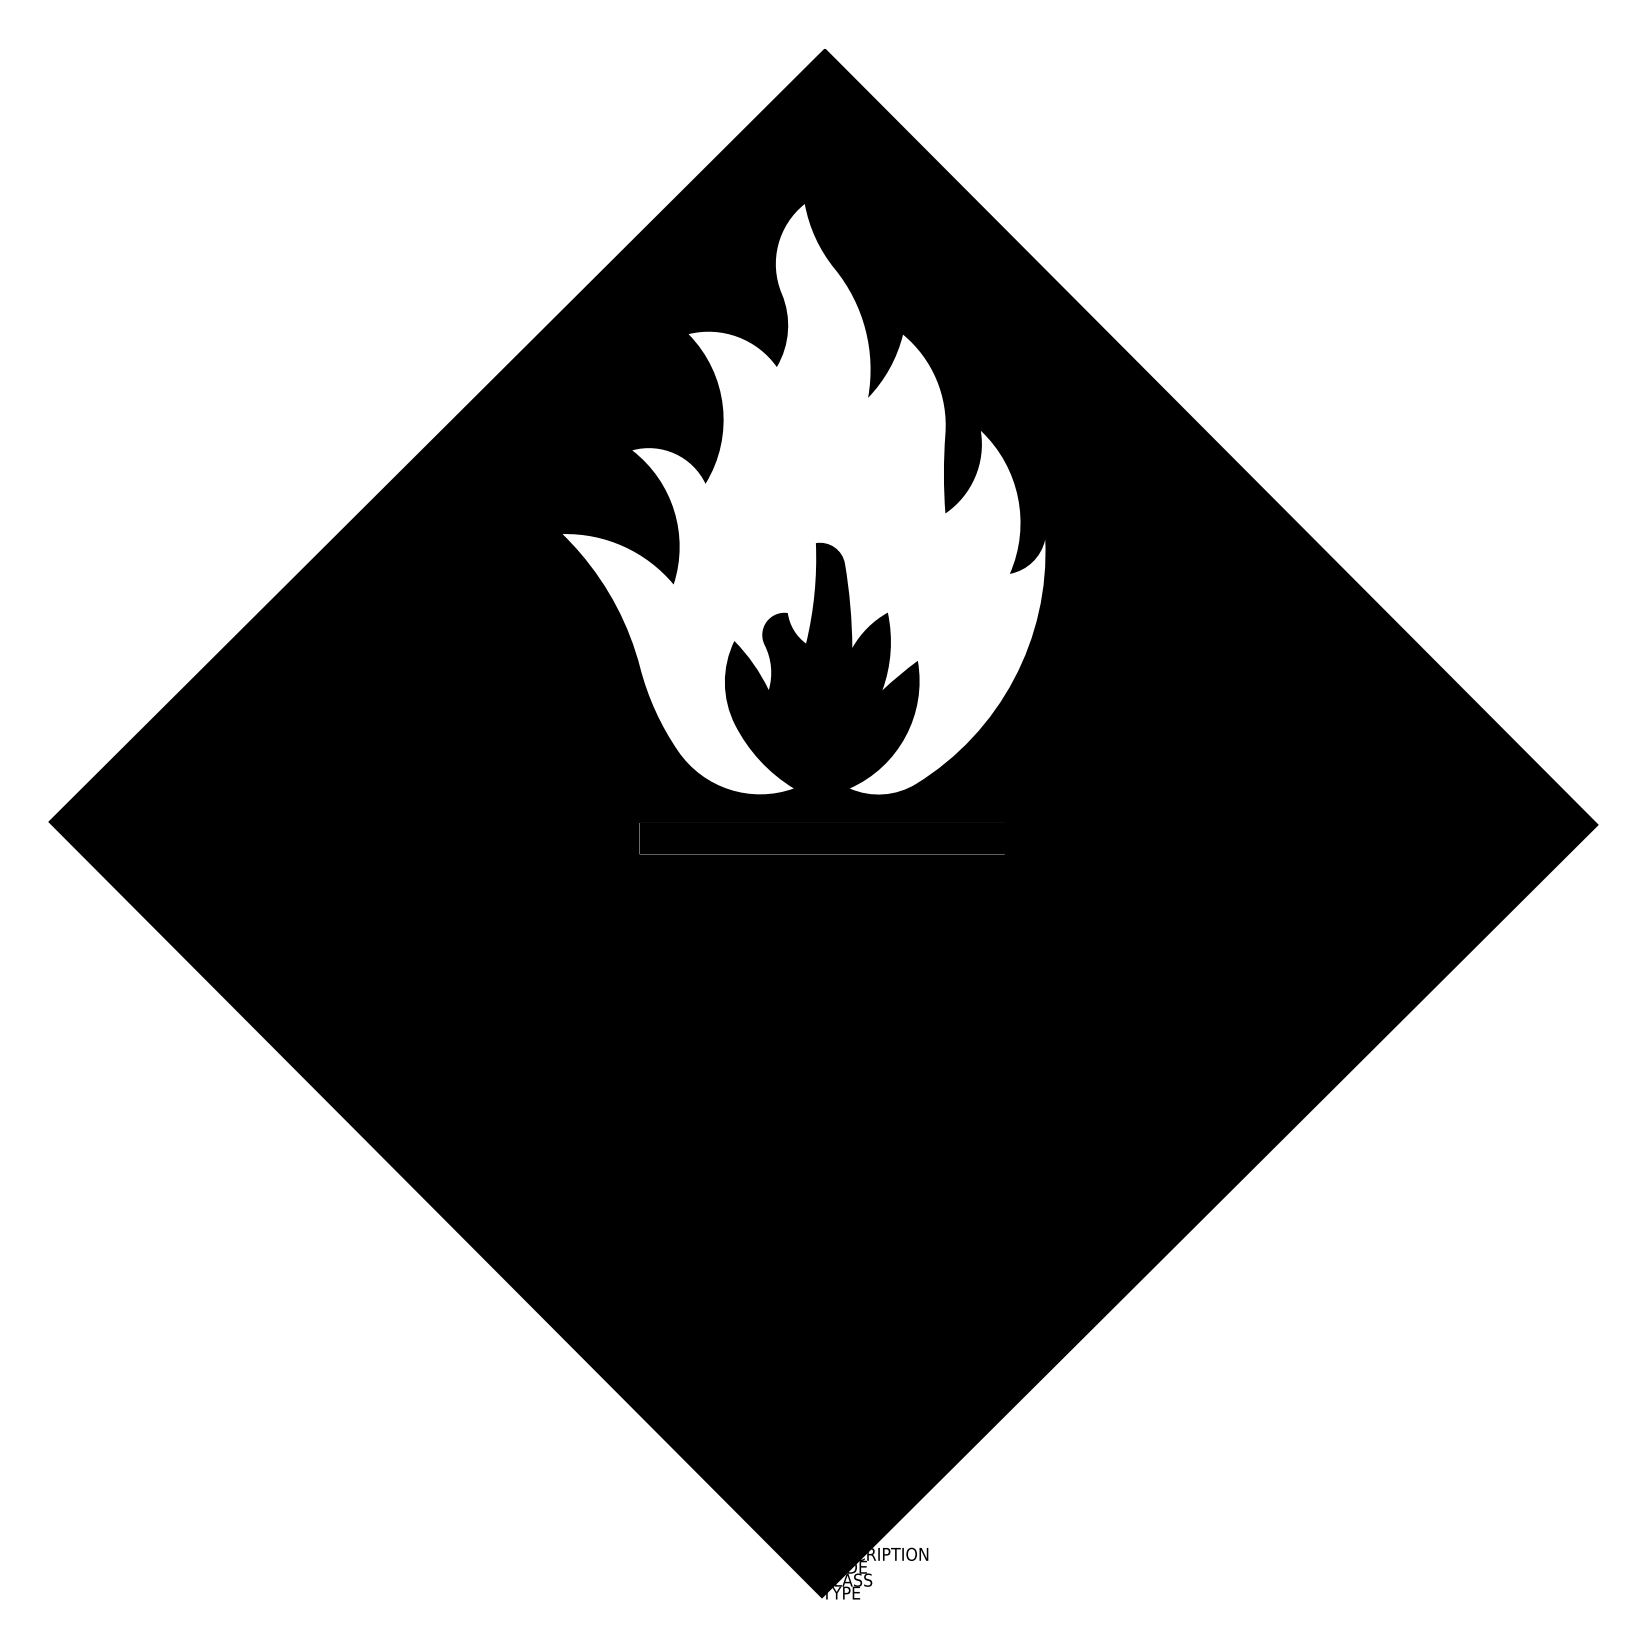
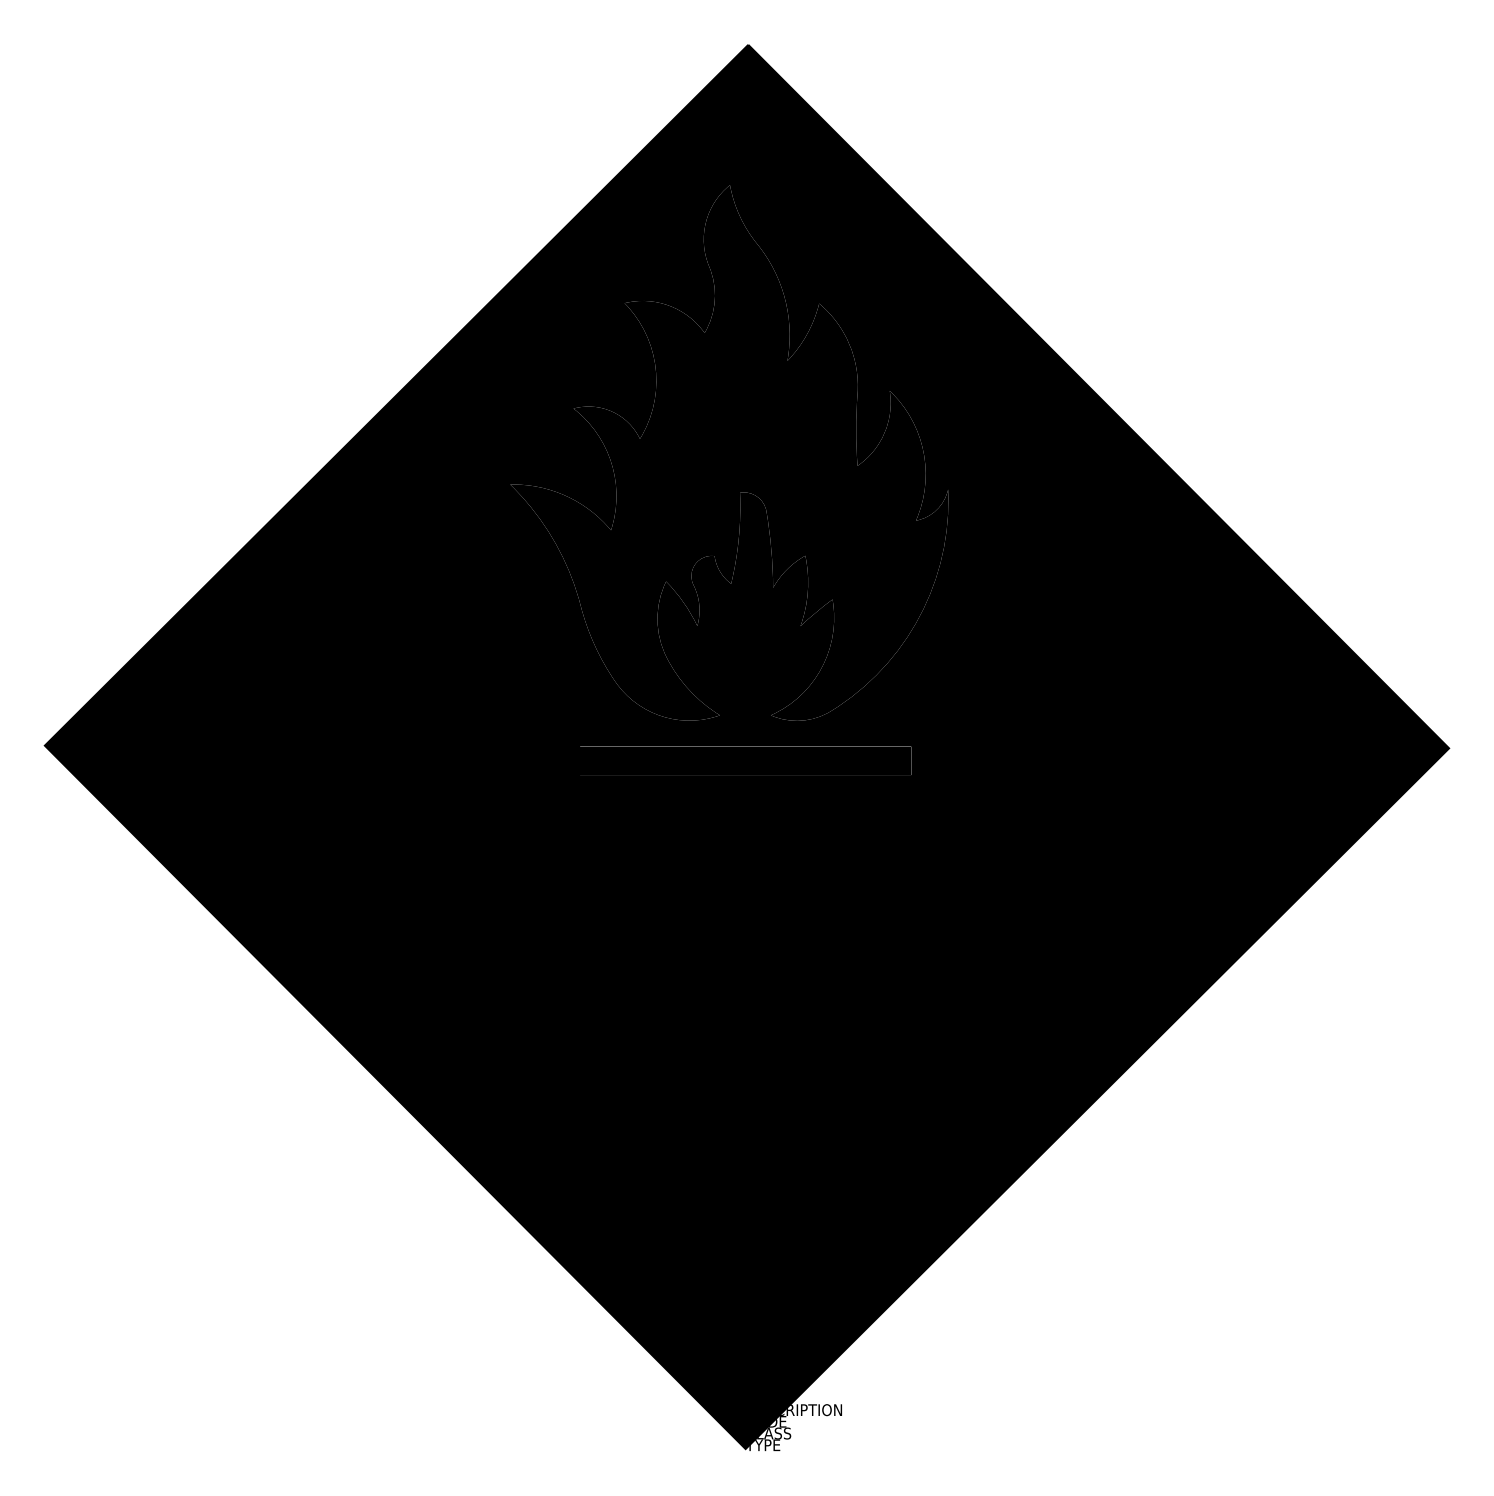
fill: (803, 499) -> (728, 453), added

